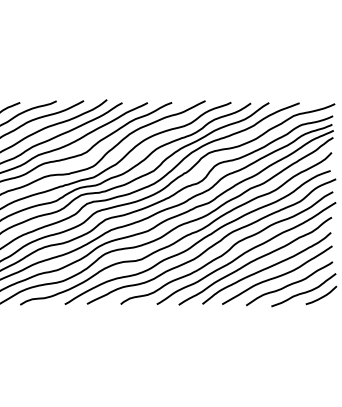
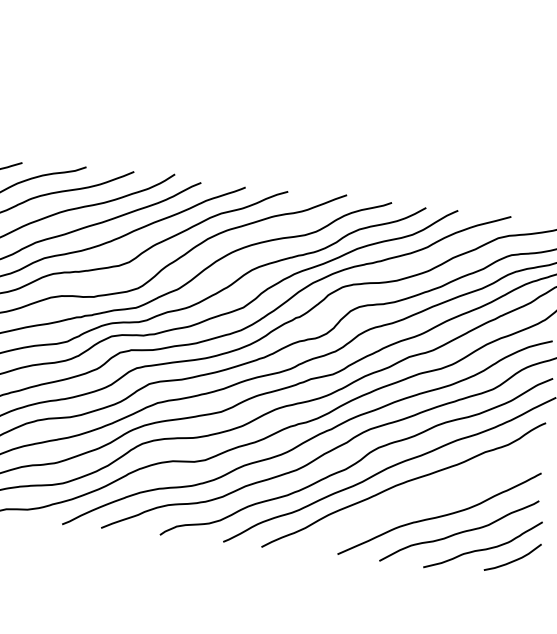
curve: (266, 268) -> (421, 499), removed

